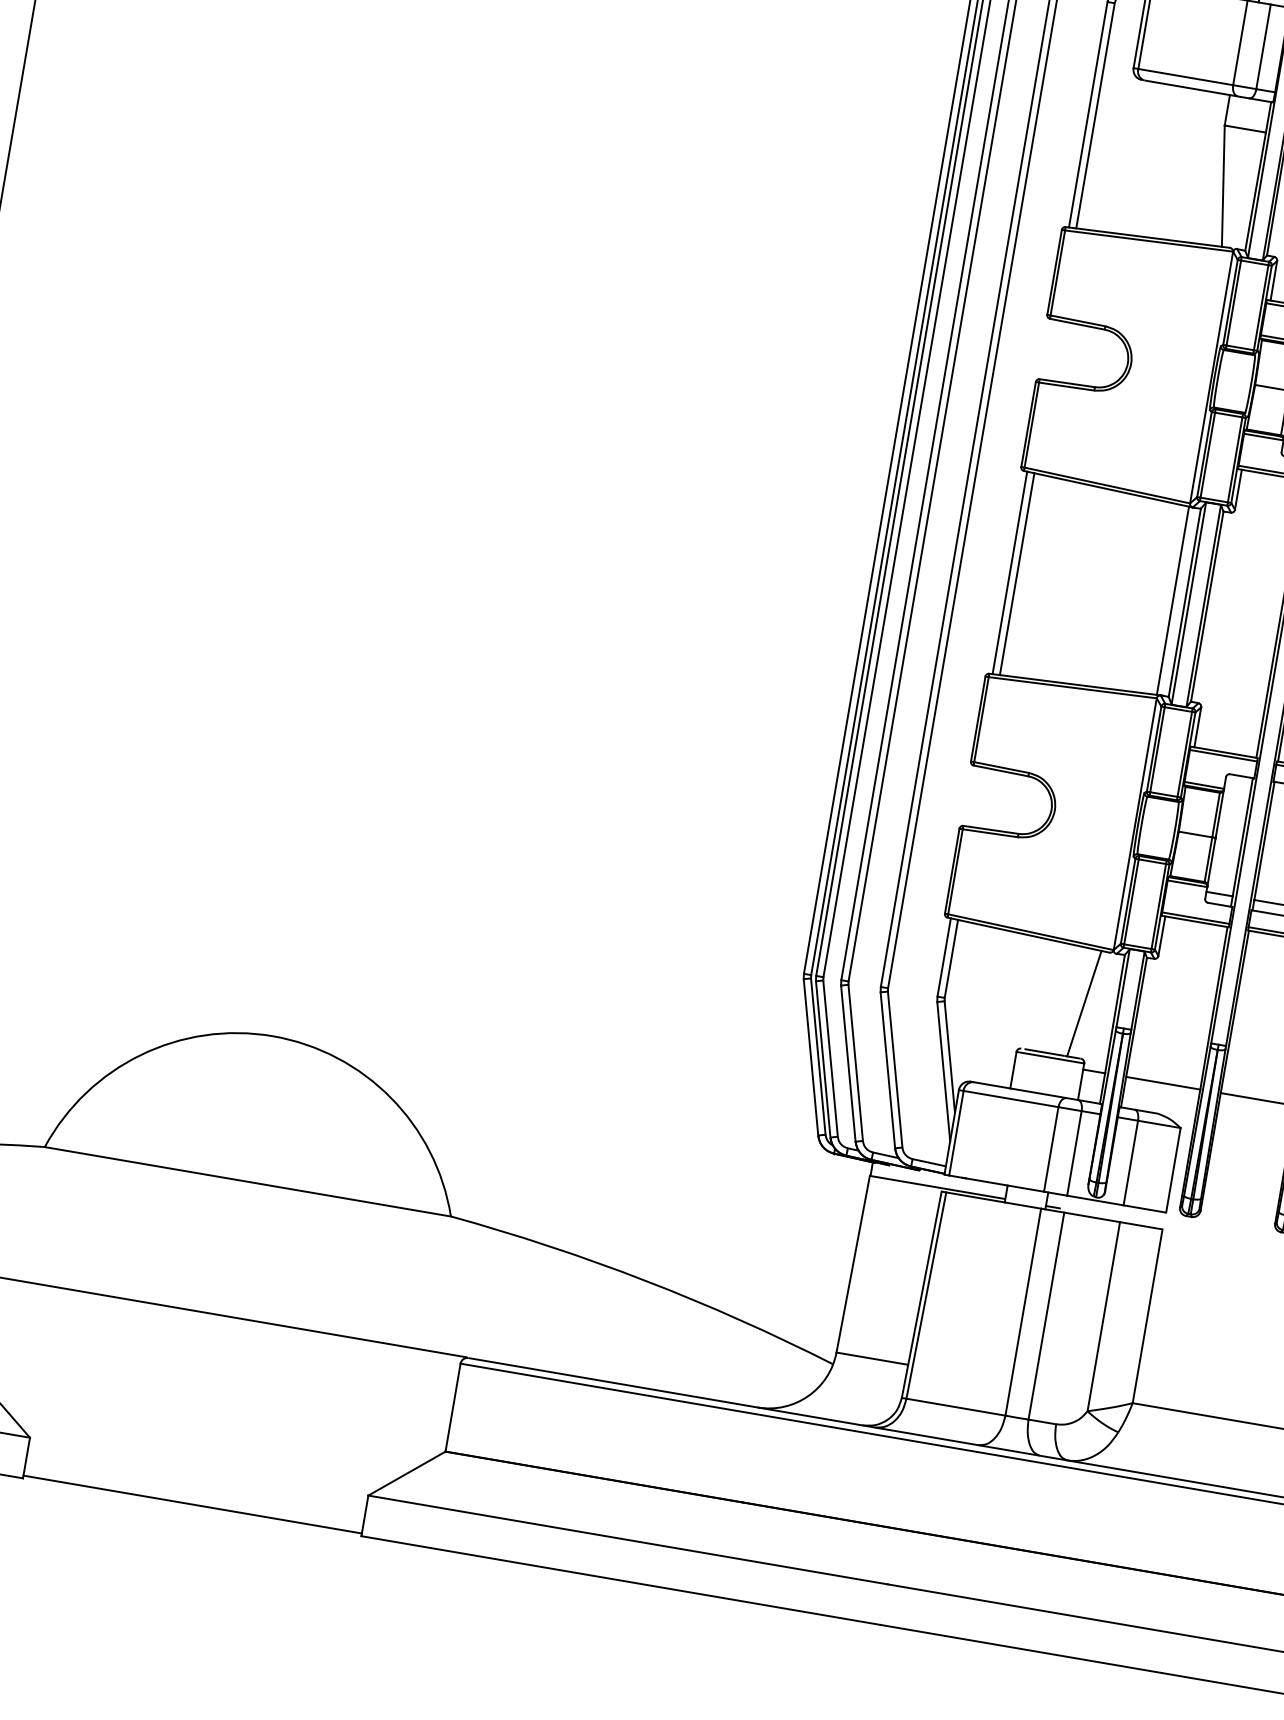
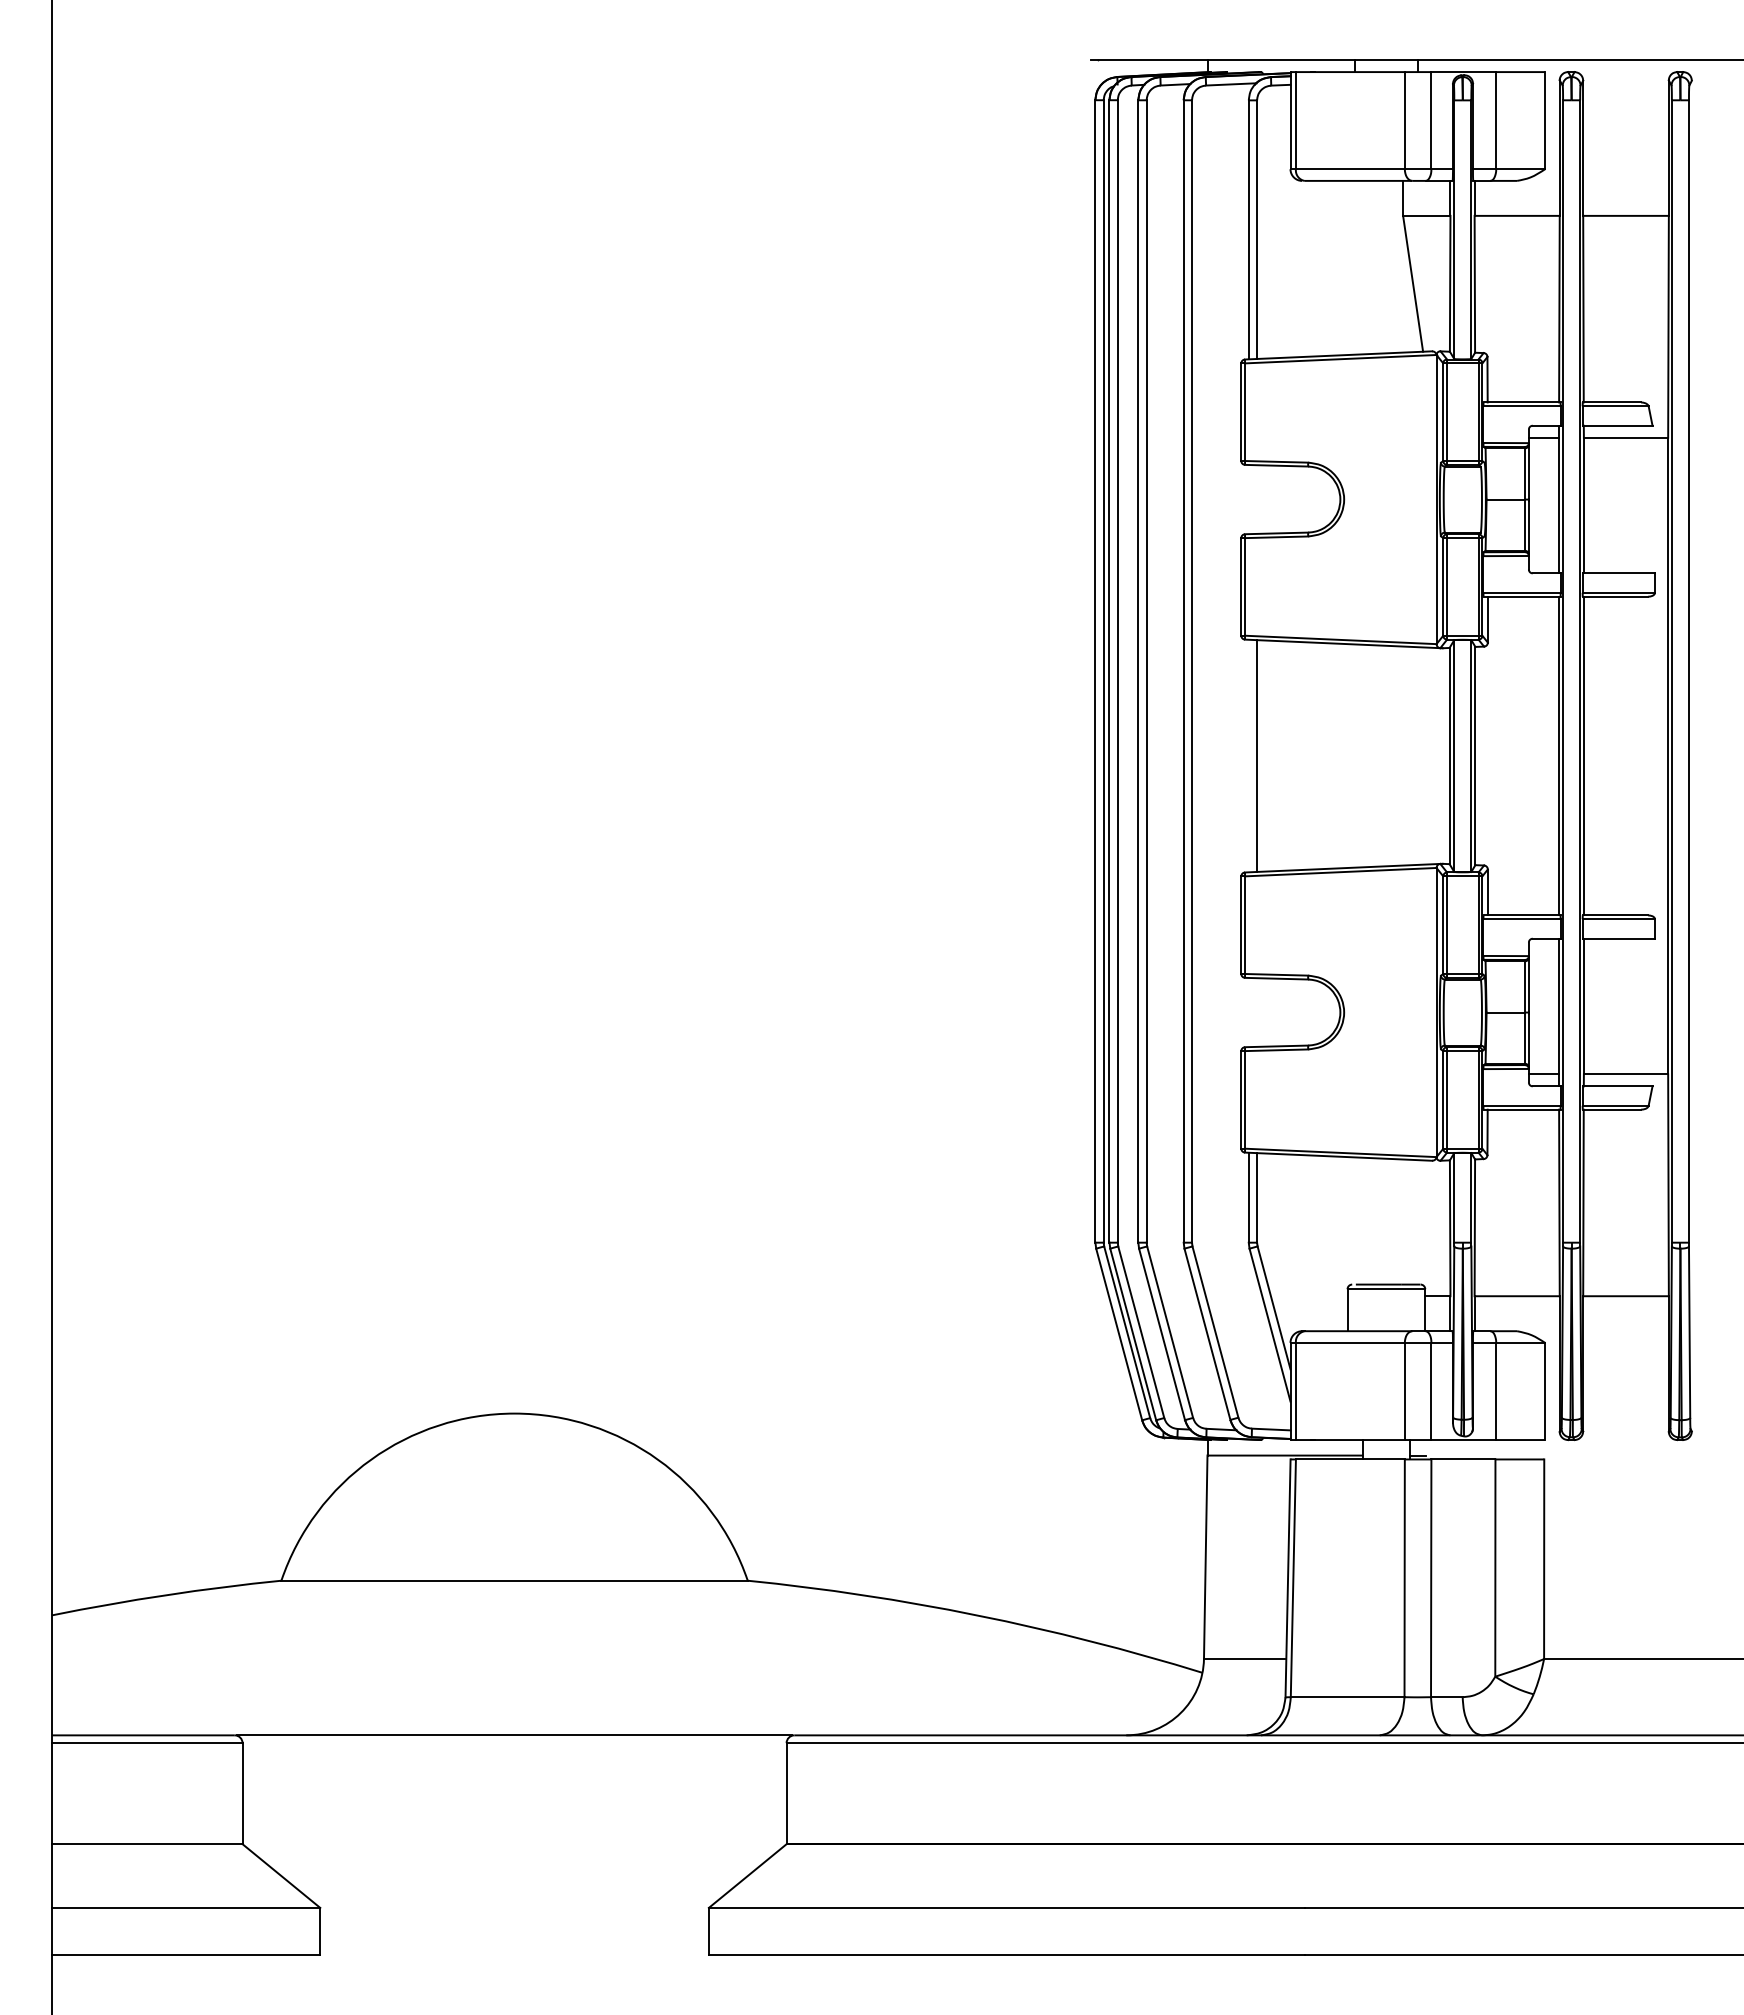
line: (1009, 572) -> (1248, 755), removed
line: (1172, 600) -> (1435, 755), removed
line: (1083, 1003) -> (1413, 1222), removed
line: (192, 1504) -> (514, 1951), removed

